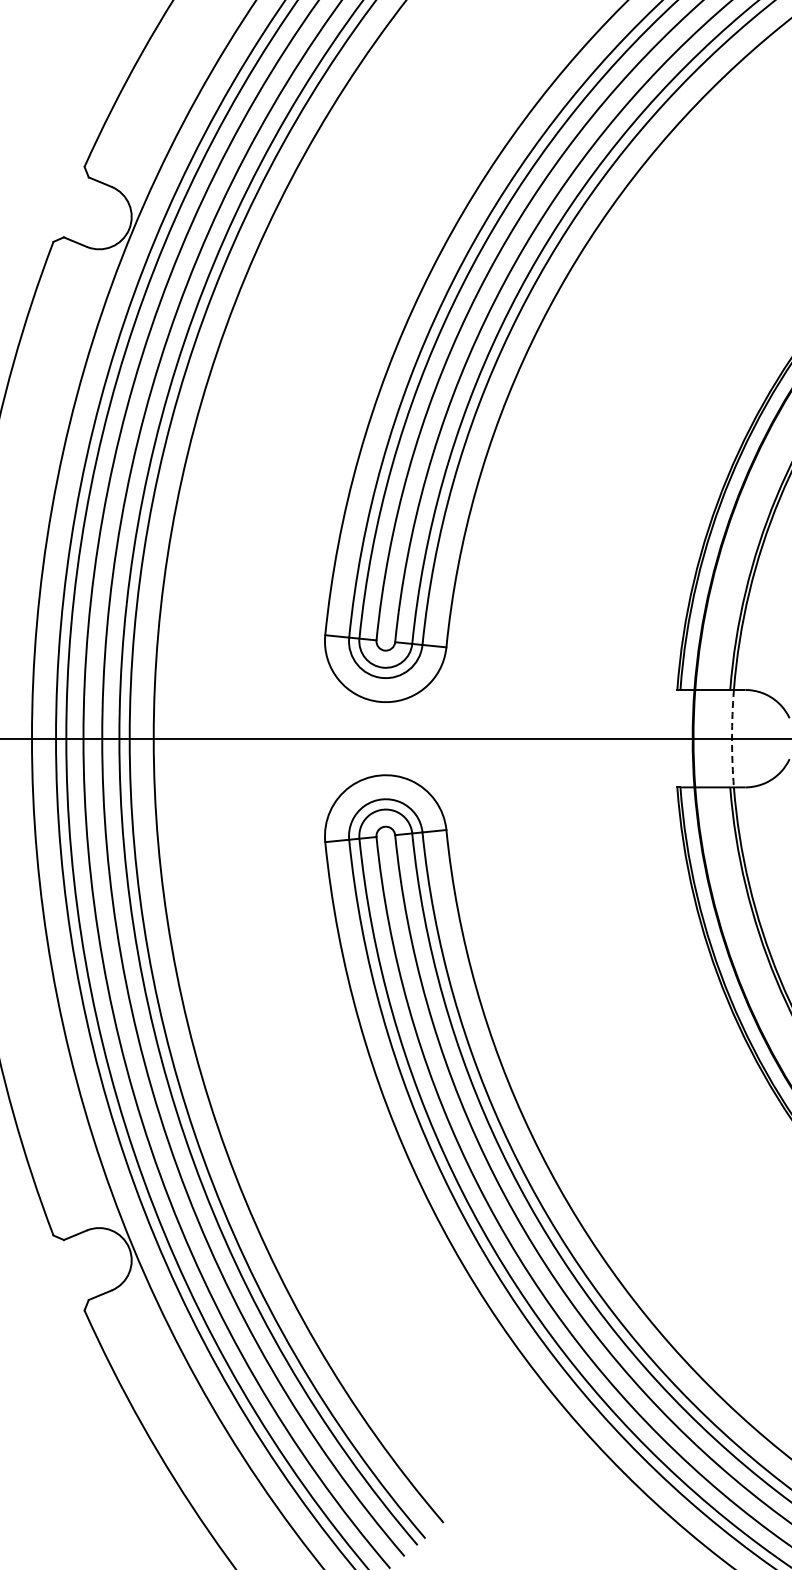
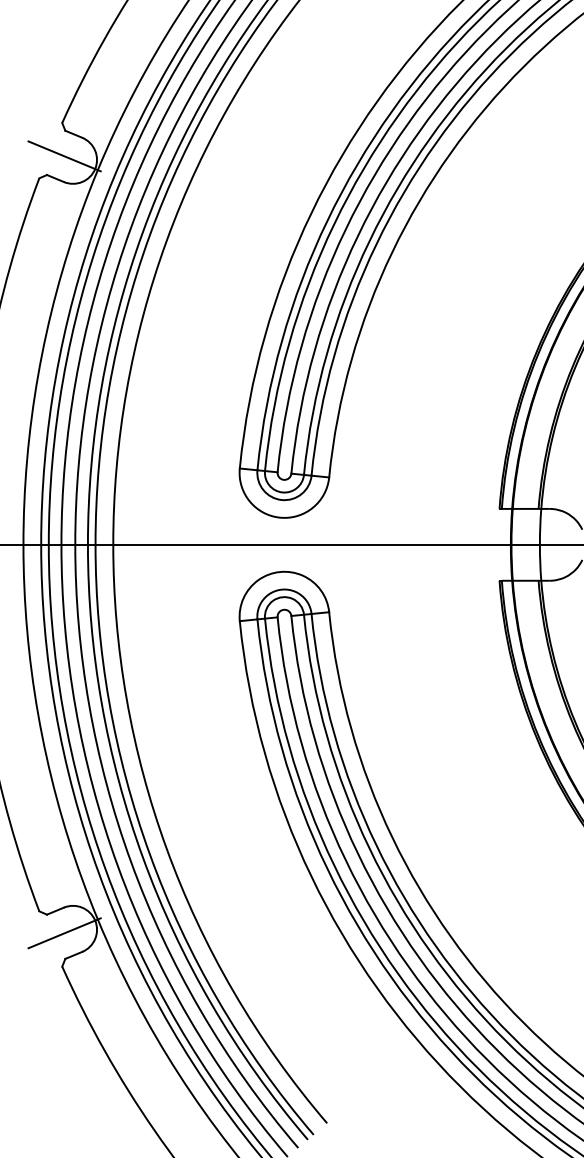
line: (87, 211) -> (64, 155), added
arc: (732, 738) -> (540, 544), dashed -> solid
line: (87, 1264) -> (64, 932), added

